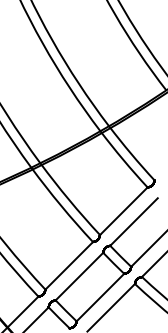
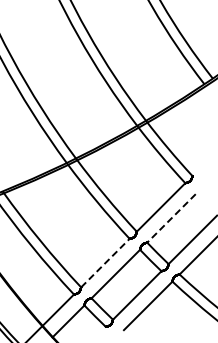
line: (134, 222) -> (171, 218), solid -> dashed
line: (69, 265) -> (105, 262), solid -> dashed

